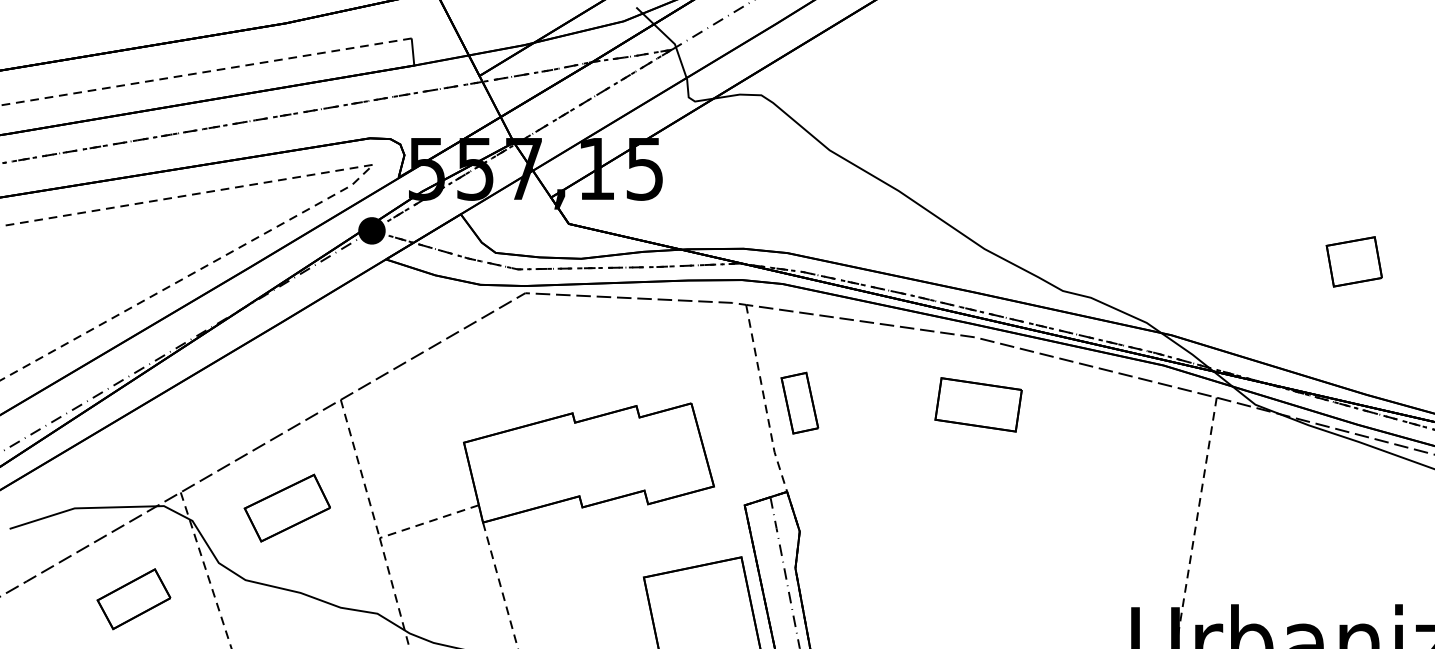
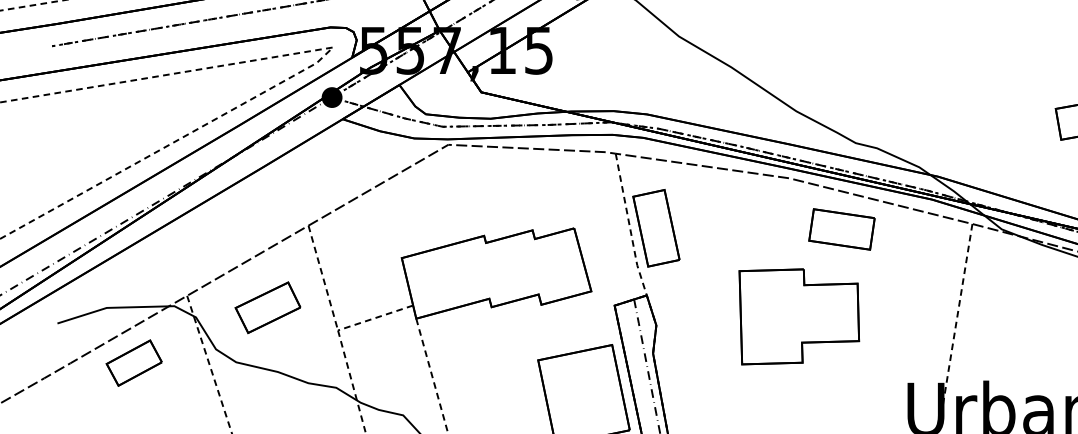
part: (799, 402) -> (656, 227), size x1.67
part: (978, 404) -> (841, 229), moved
part: (988, 519) -> (799, 316), added
part: (133, 599) -> (133, 363), moved

